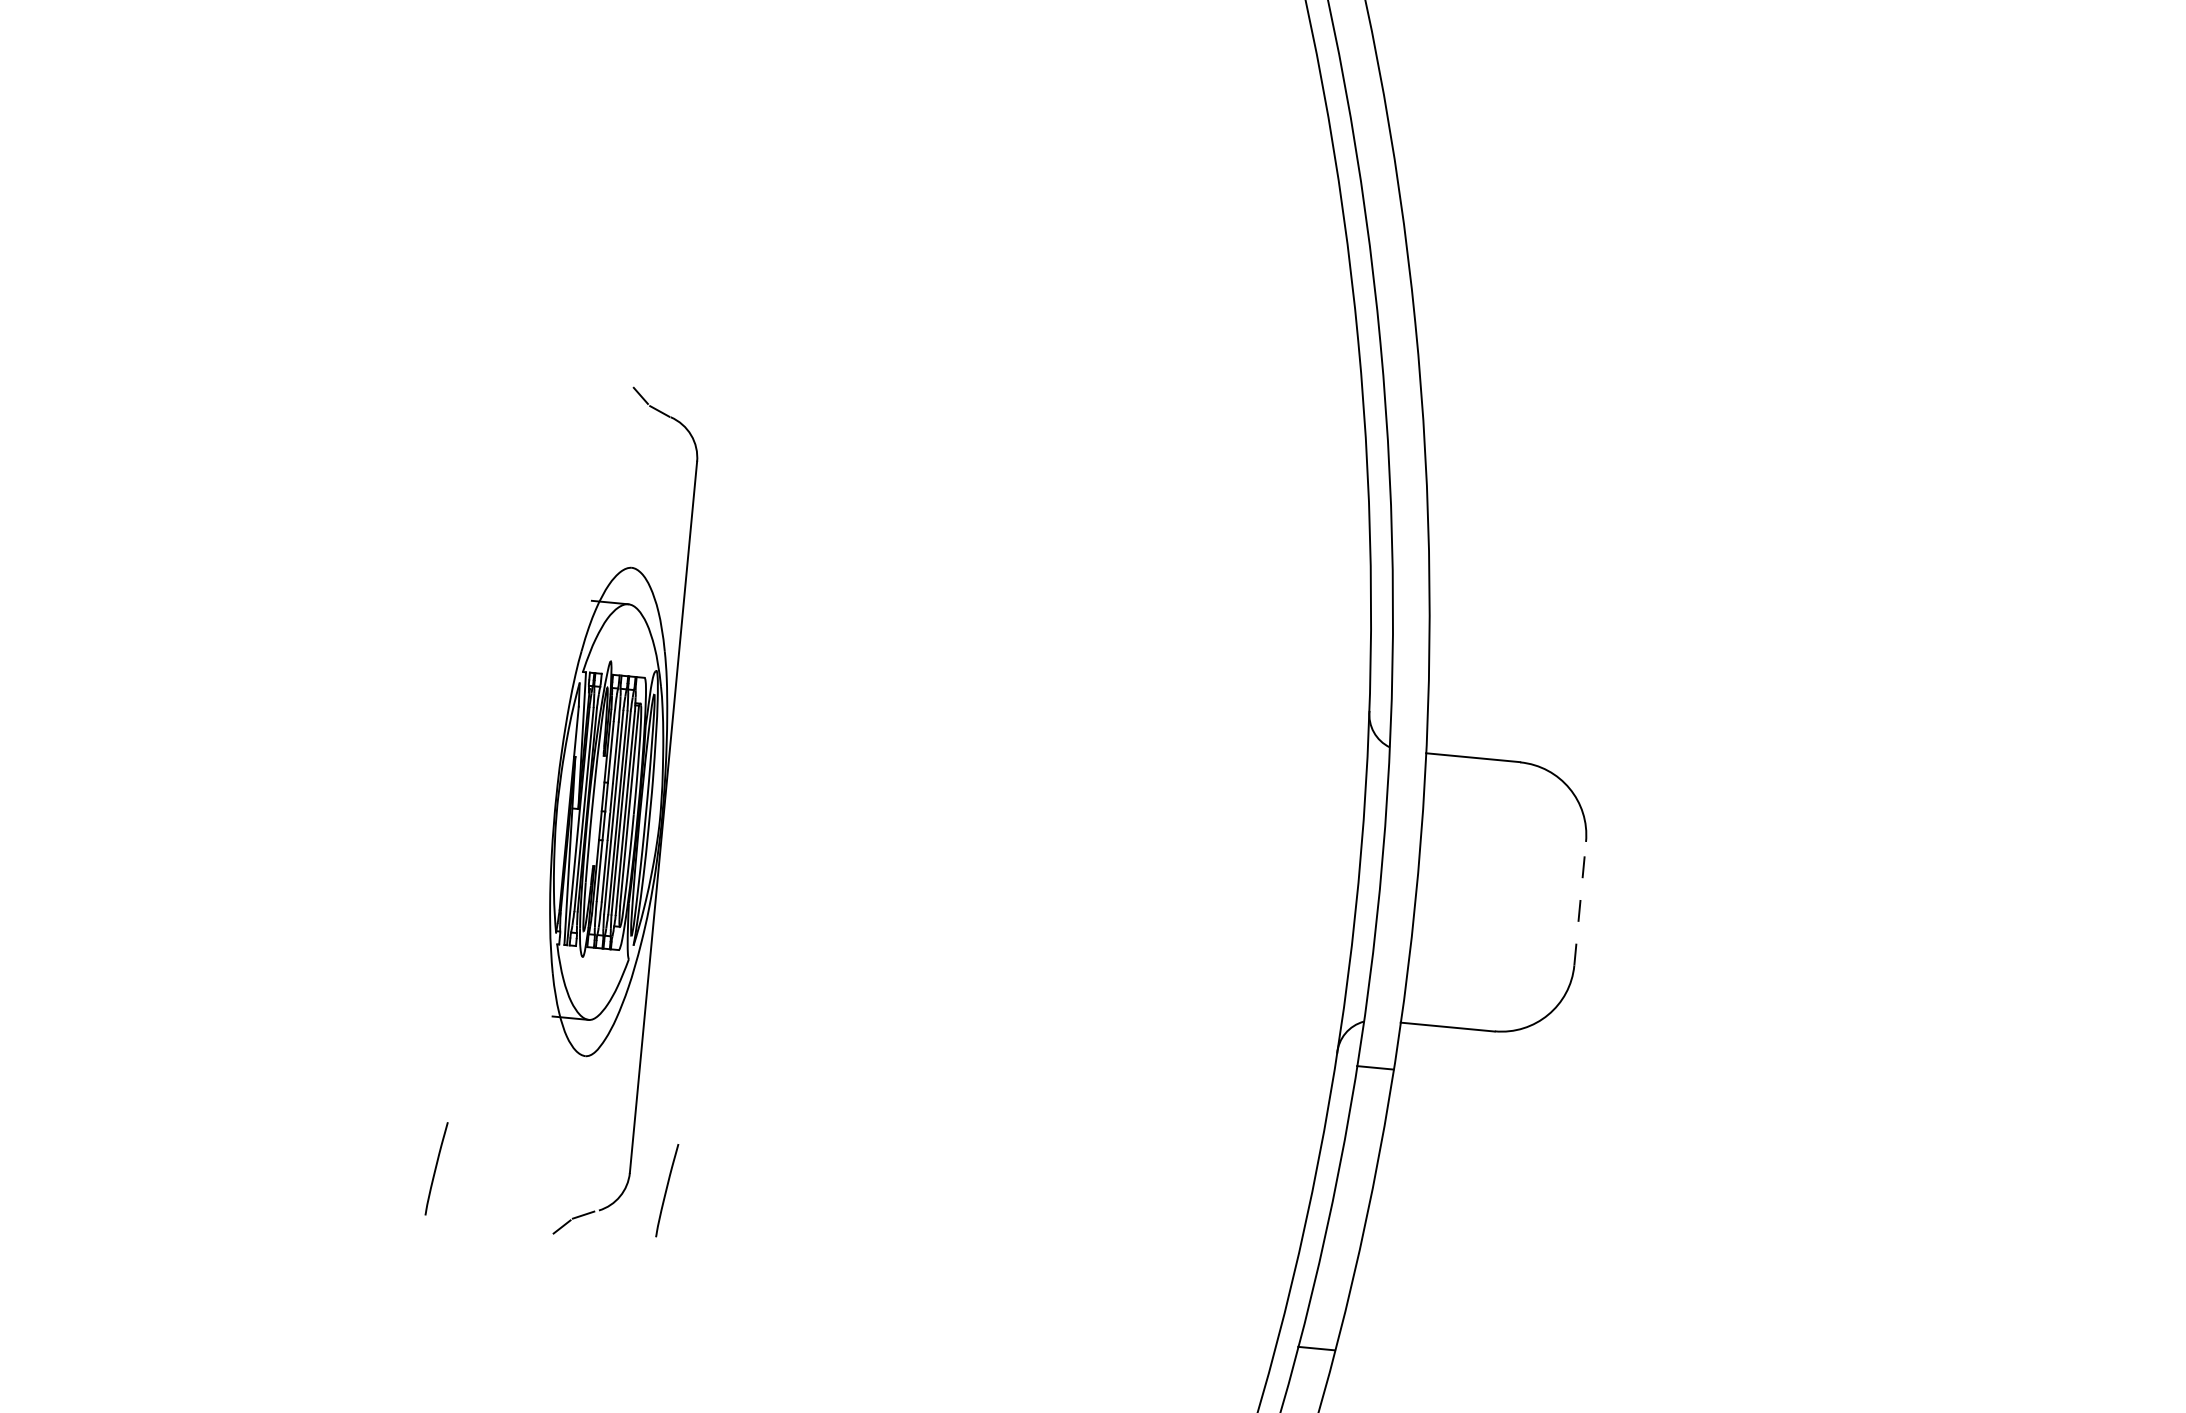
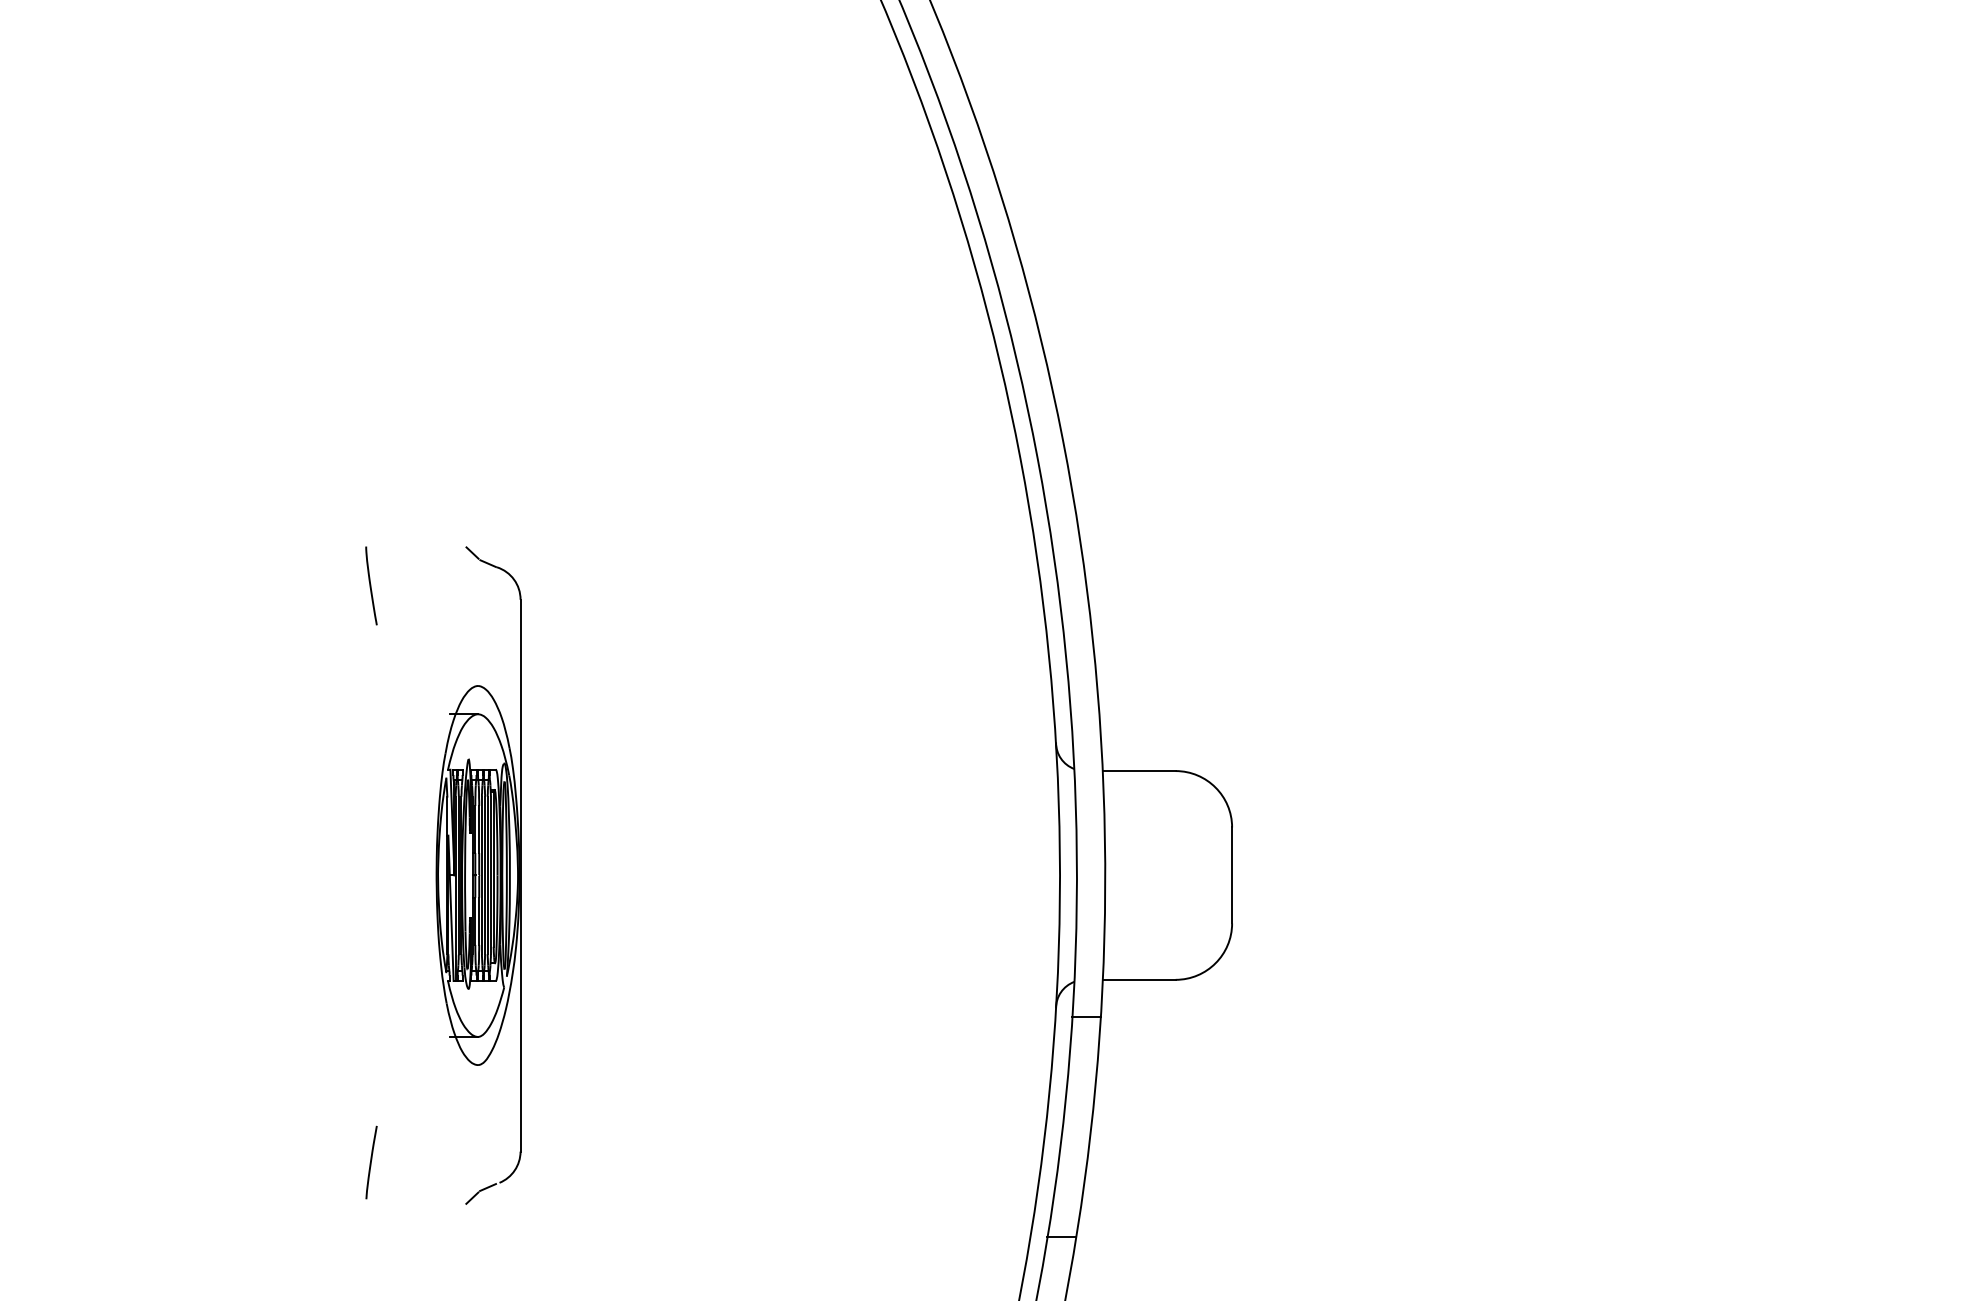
curve: (506, 425) -> (371, 585), added
line: (1580, 903) -> (1232, 875), dashed -> solid
line: (667, 1190) -> (550, 1162), removed

